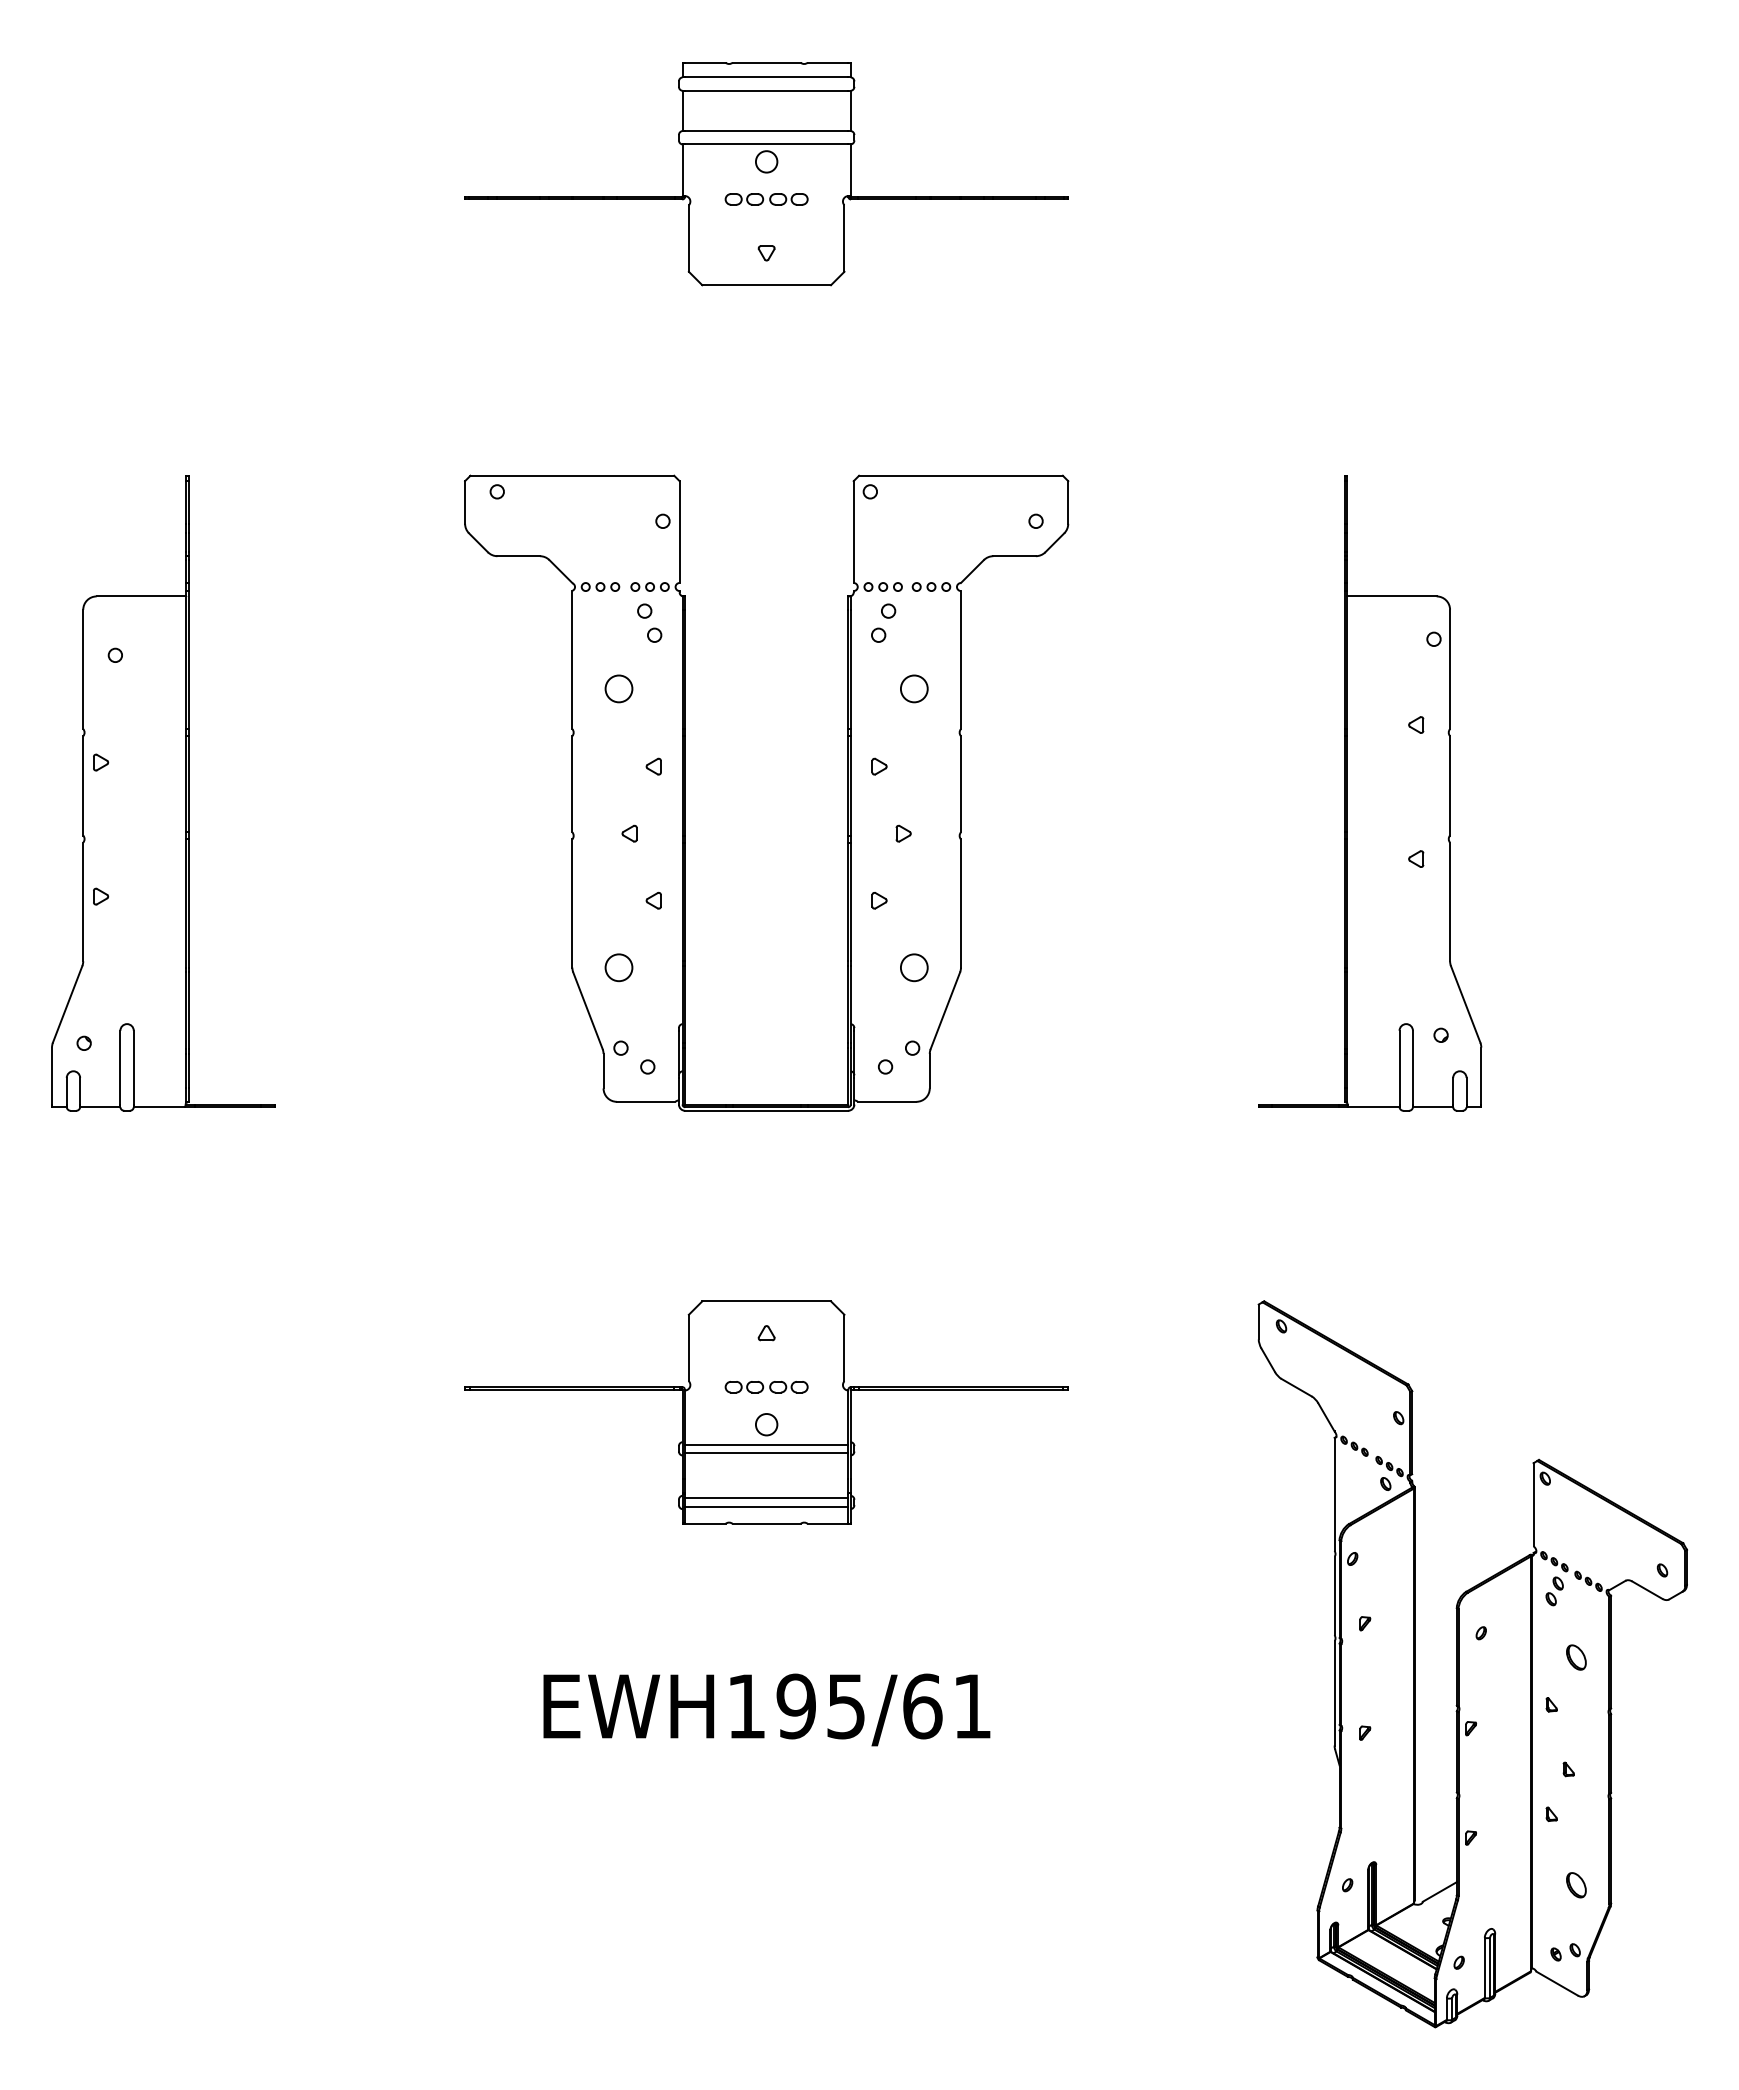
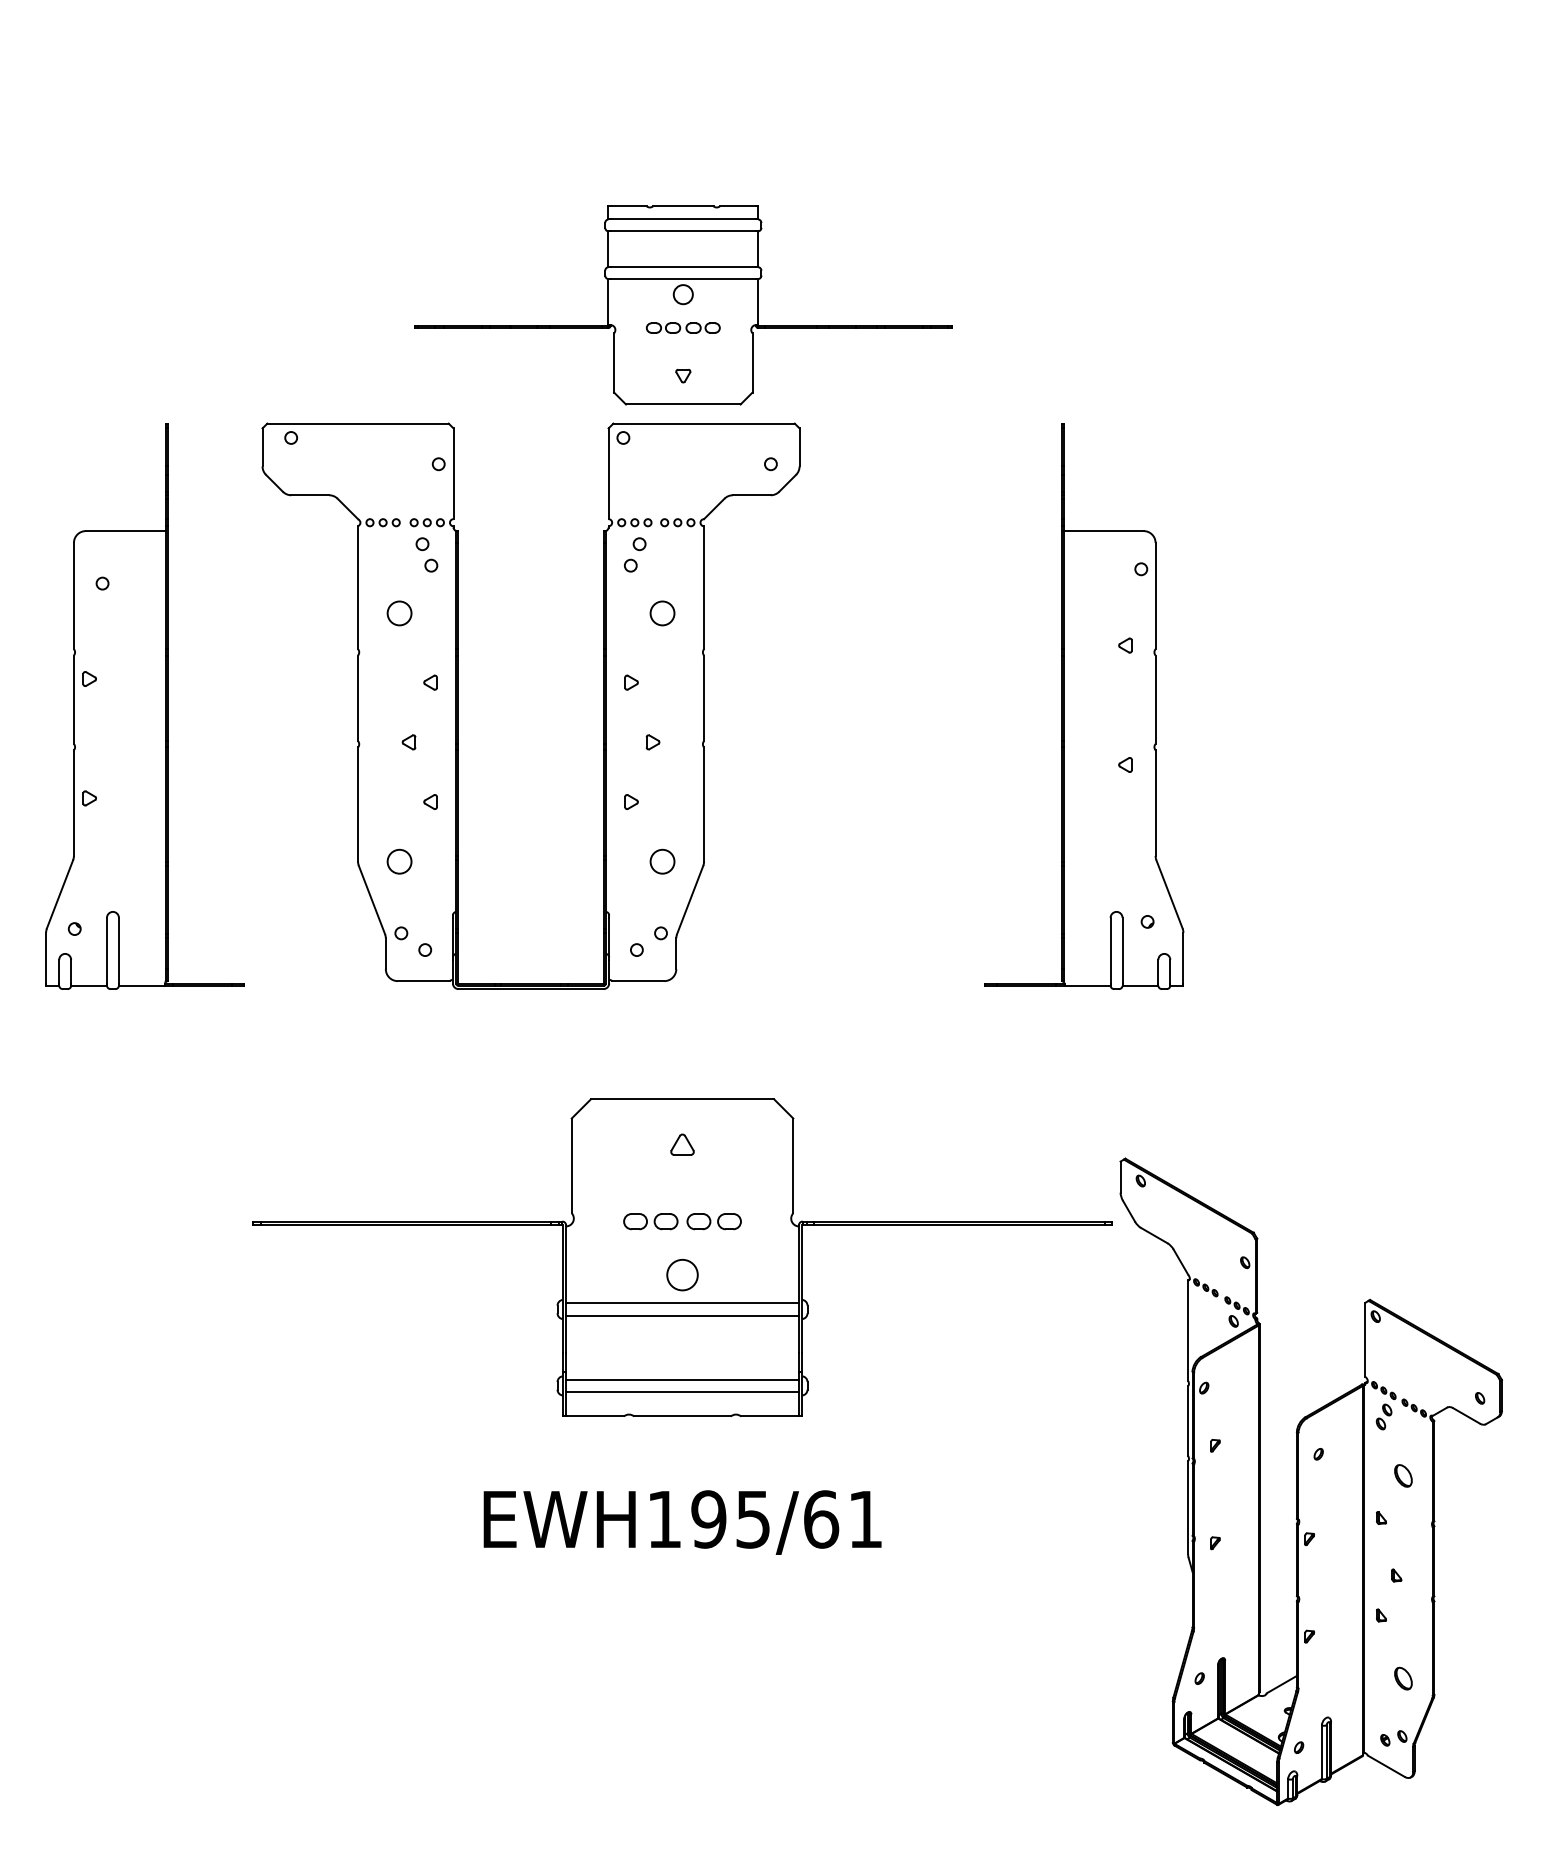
part: (766, 174) -> (683, 305), moved
part: (685, 792) -> (458, 705), moved
part: (1370, 793) -> (1084, 706), moved
part: (766, 1412) -> (682, 1257), size x1.6

